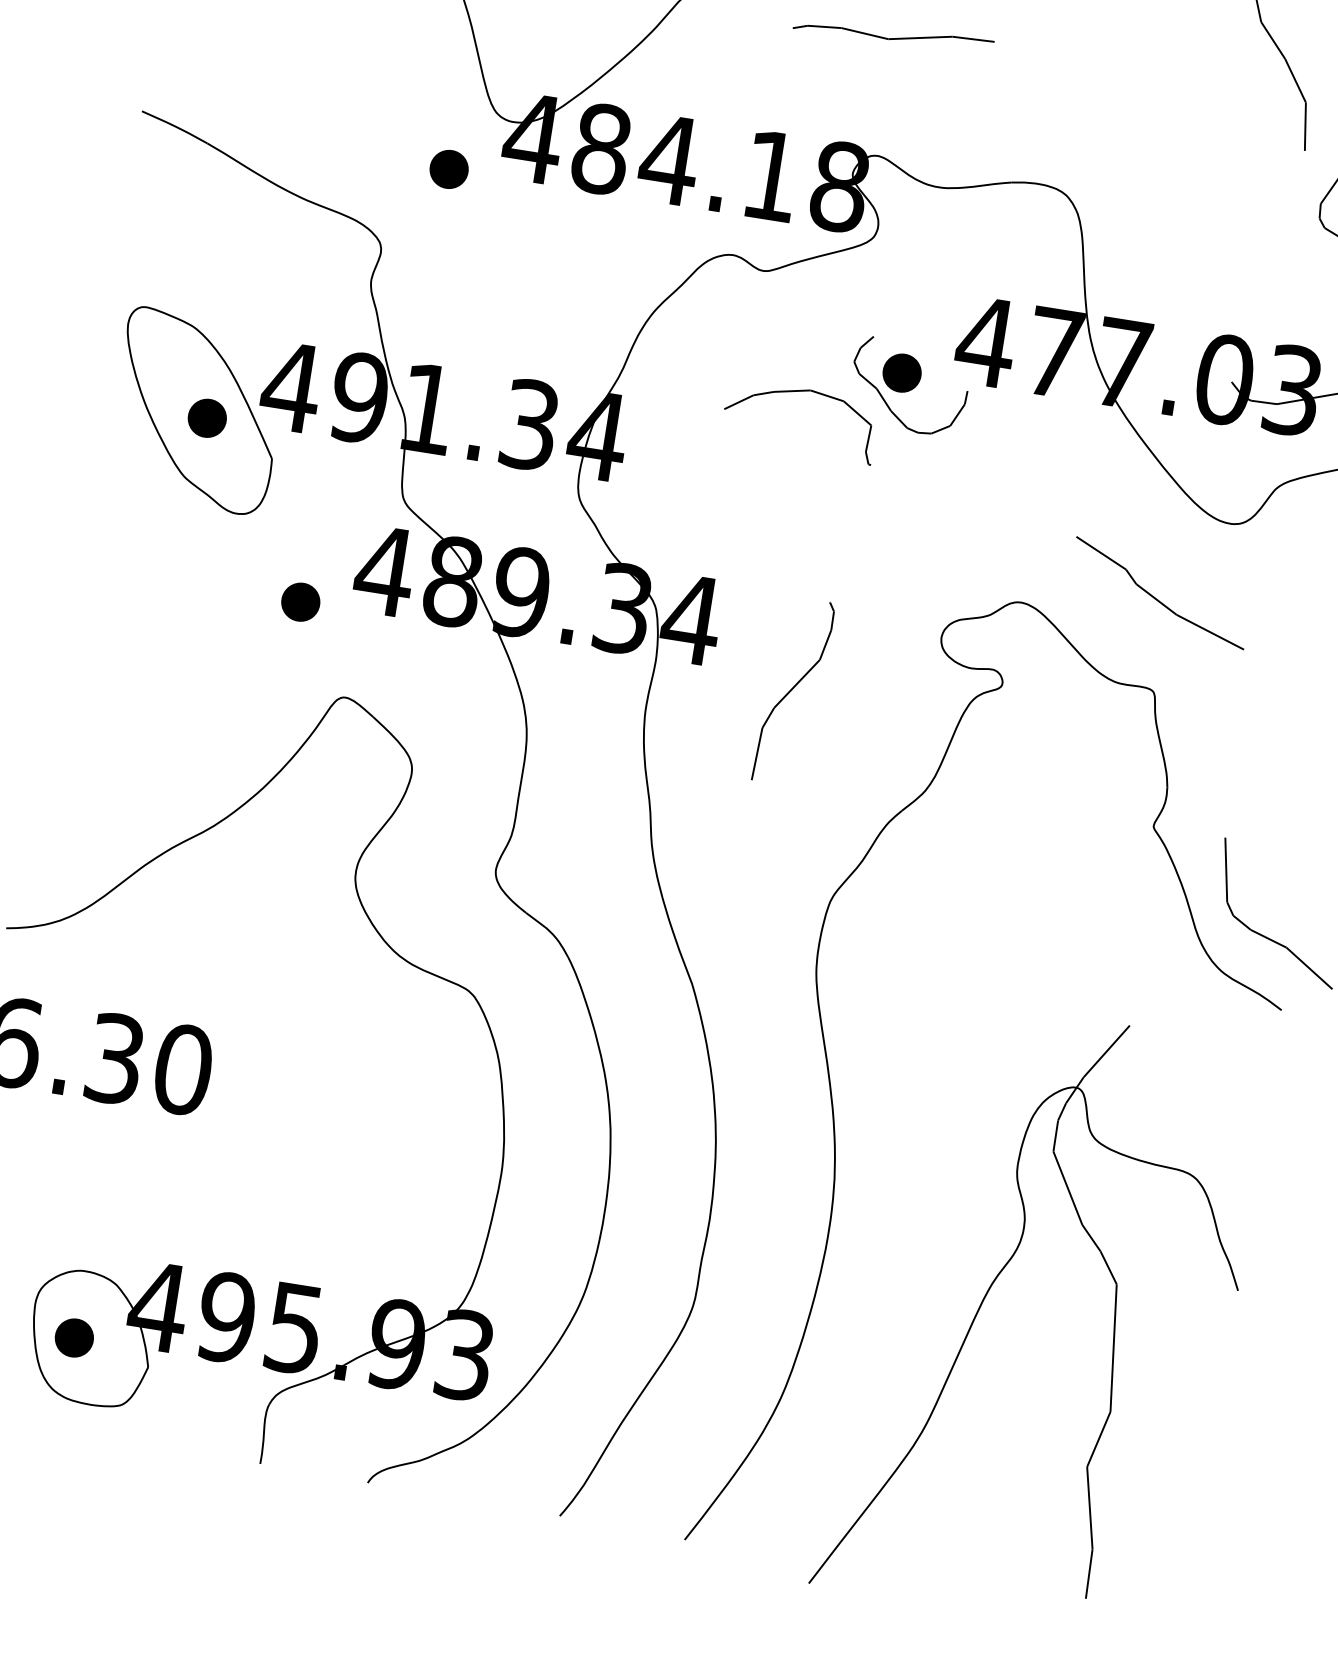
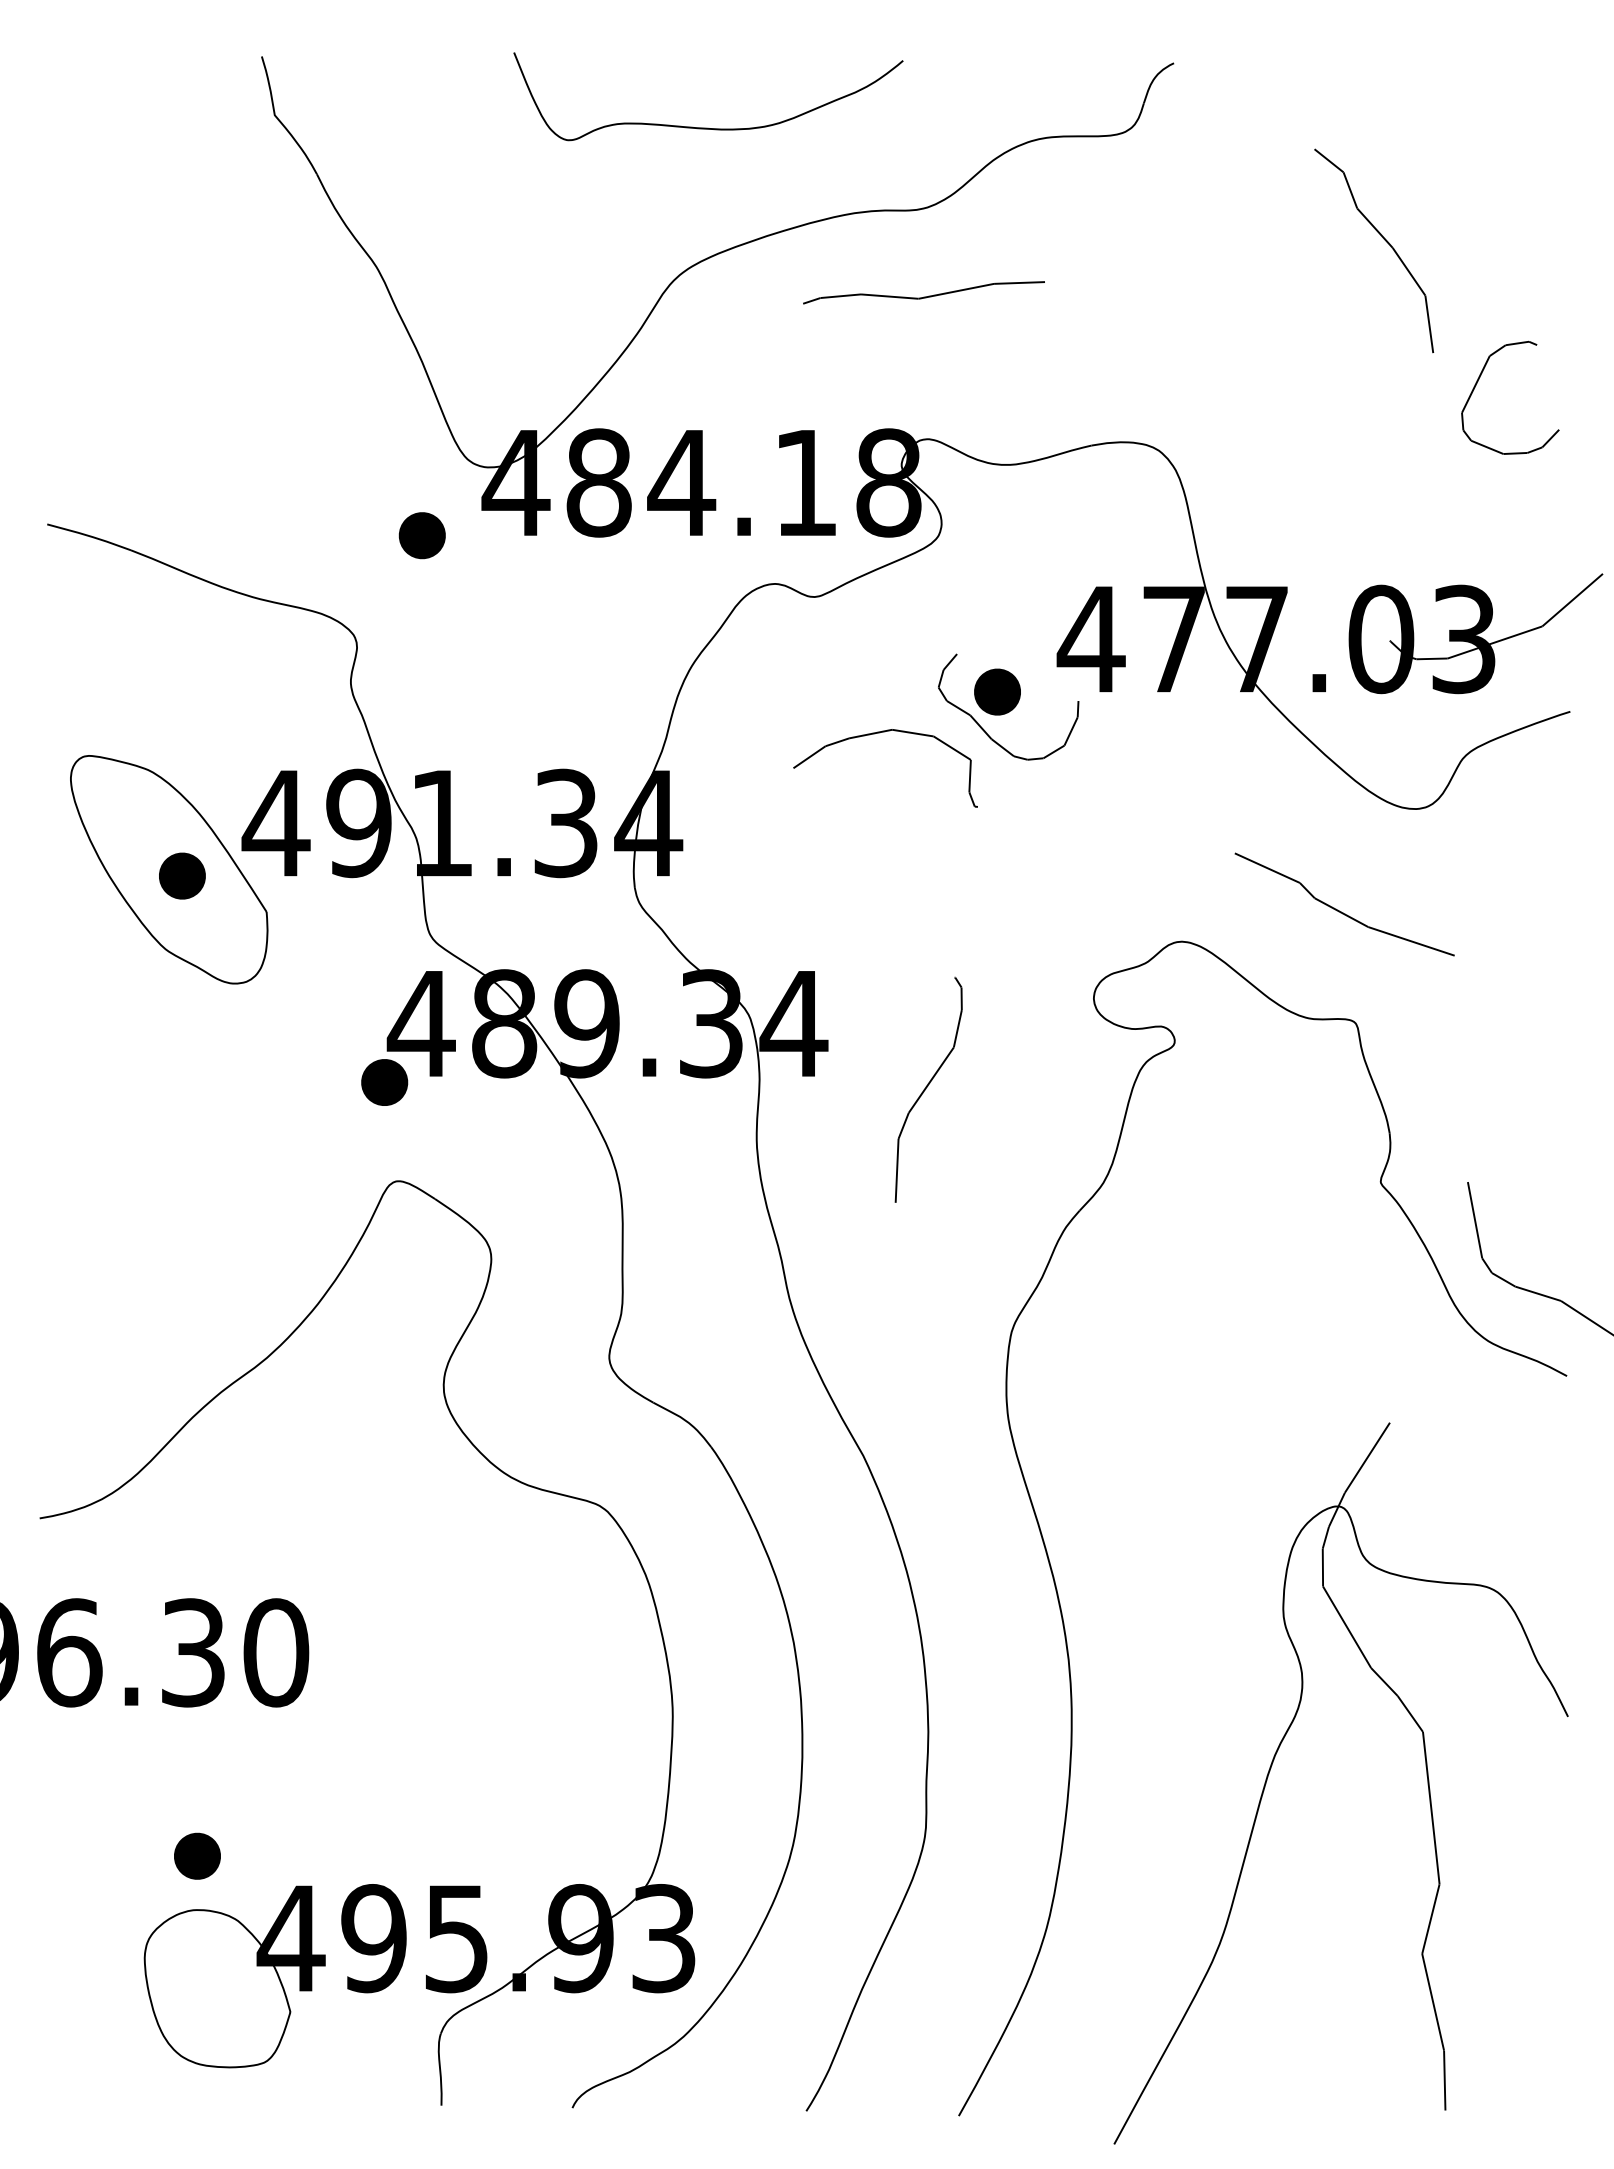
part: (300, 602) -> (384, 1082), moved
part: (74, 1337) -> (197, 1855), moved

